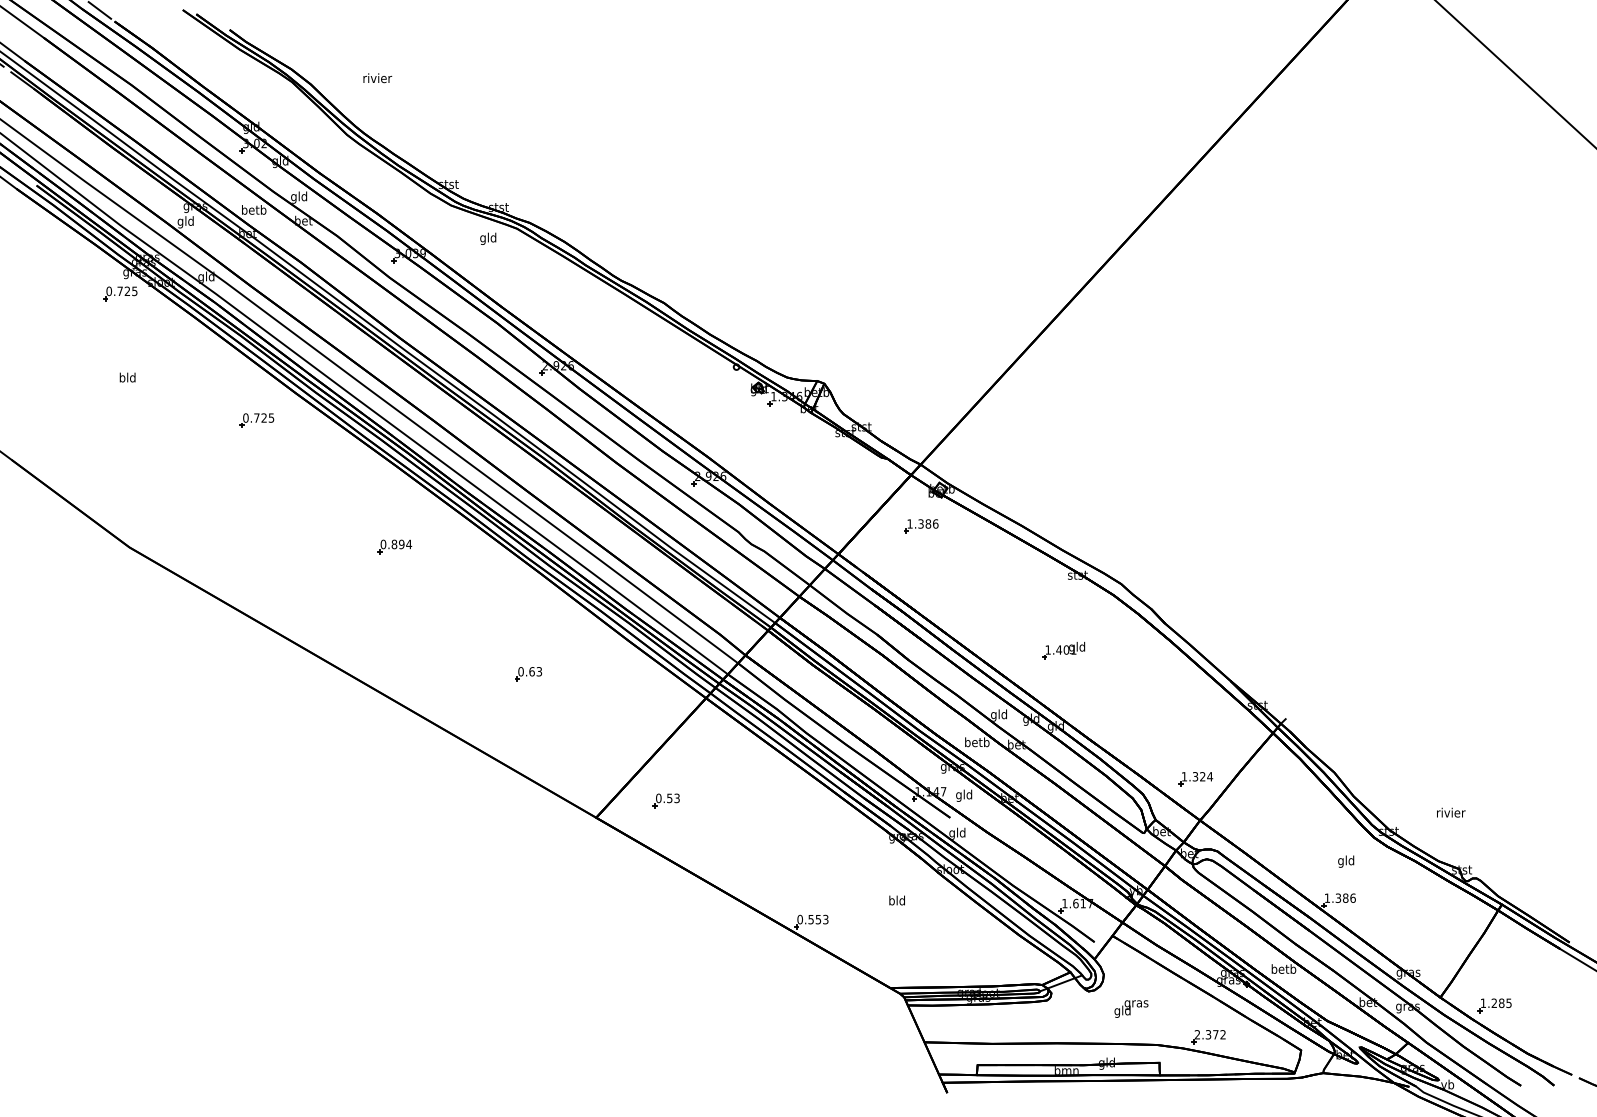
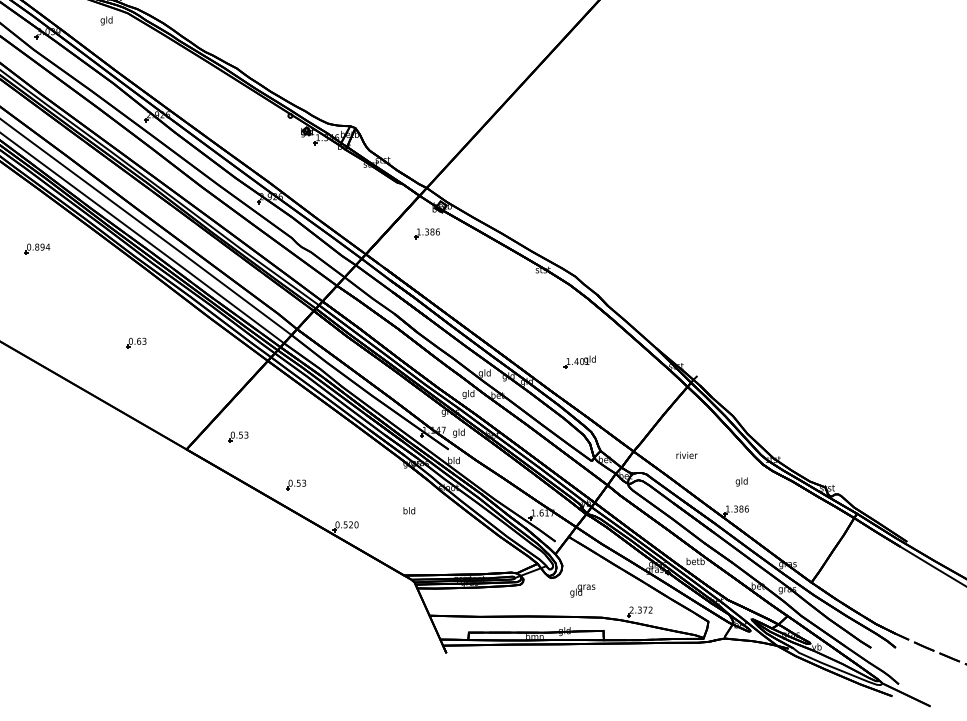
part: (1063, 650) -> (579, 361), moved
text: (977, 743) -> (468, 394), betb -> gld
part: (1195, 779) -> (630, 421), removed
text: (1451, 812) -> (687, 455), moved
text: (952, 833) -> (450, 461), gld -> bld
part: (743, 865) -> (295, 484), added
text: (821, 919) -> (353, 524), 0.553 -> 0.520
part: (1494, 1005) -> (851, 588), removed

